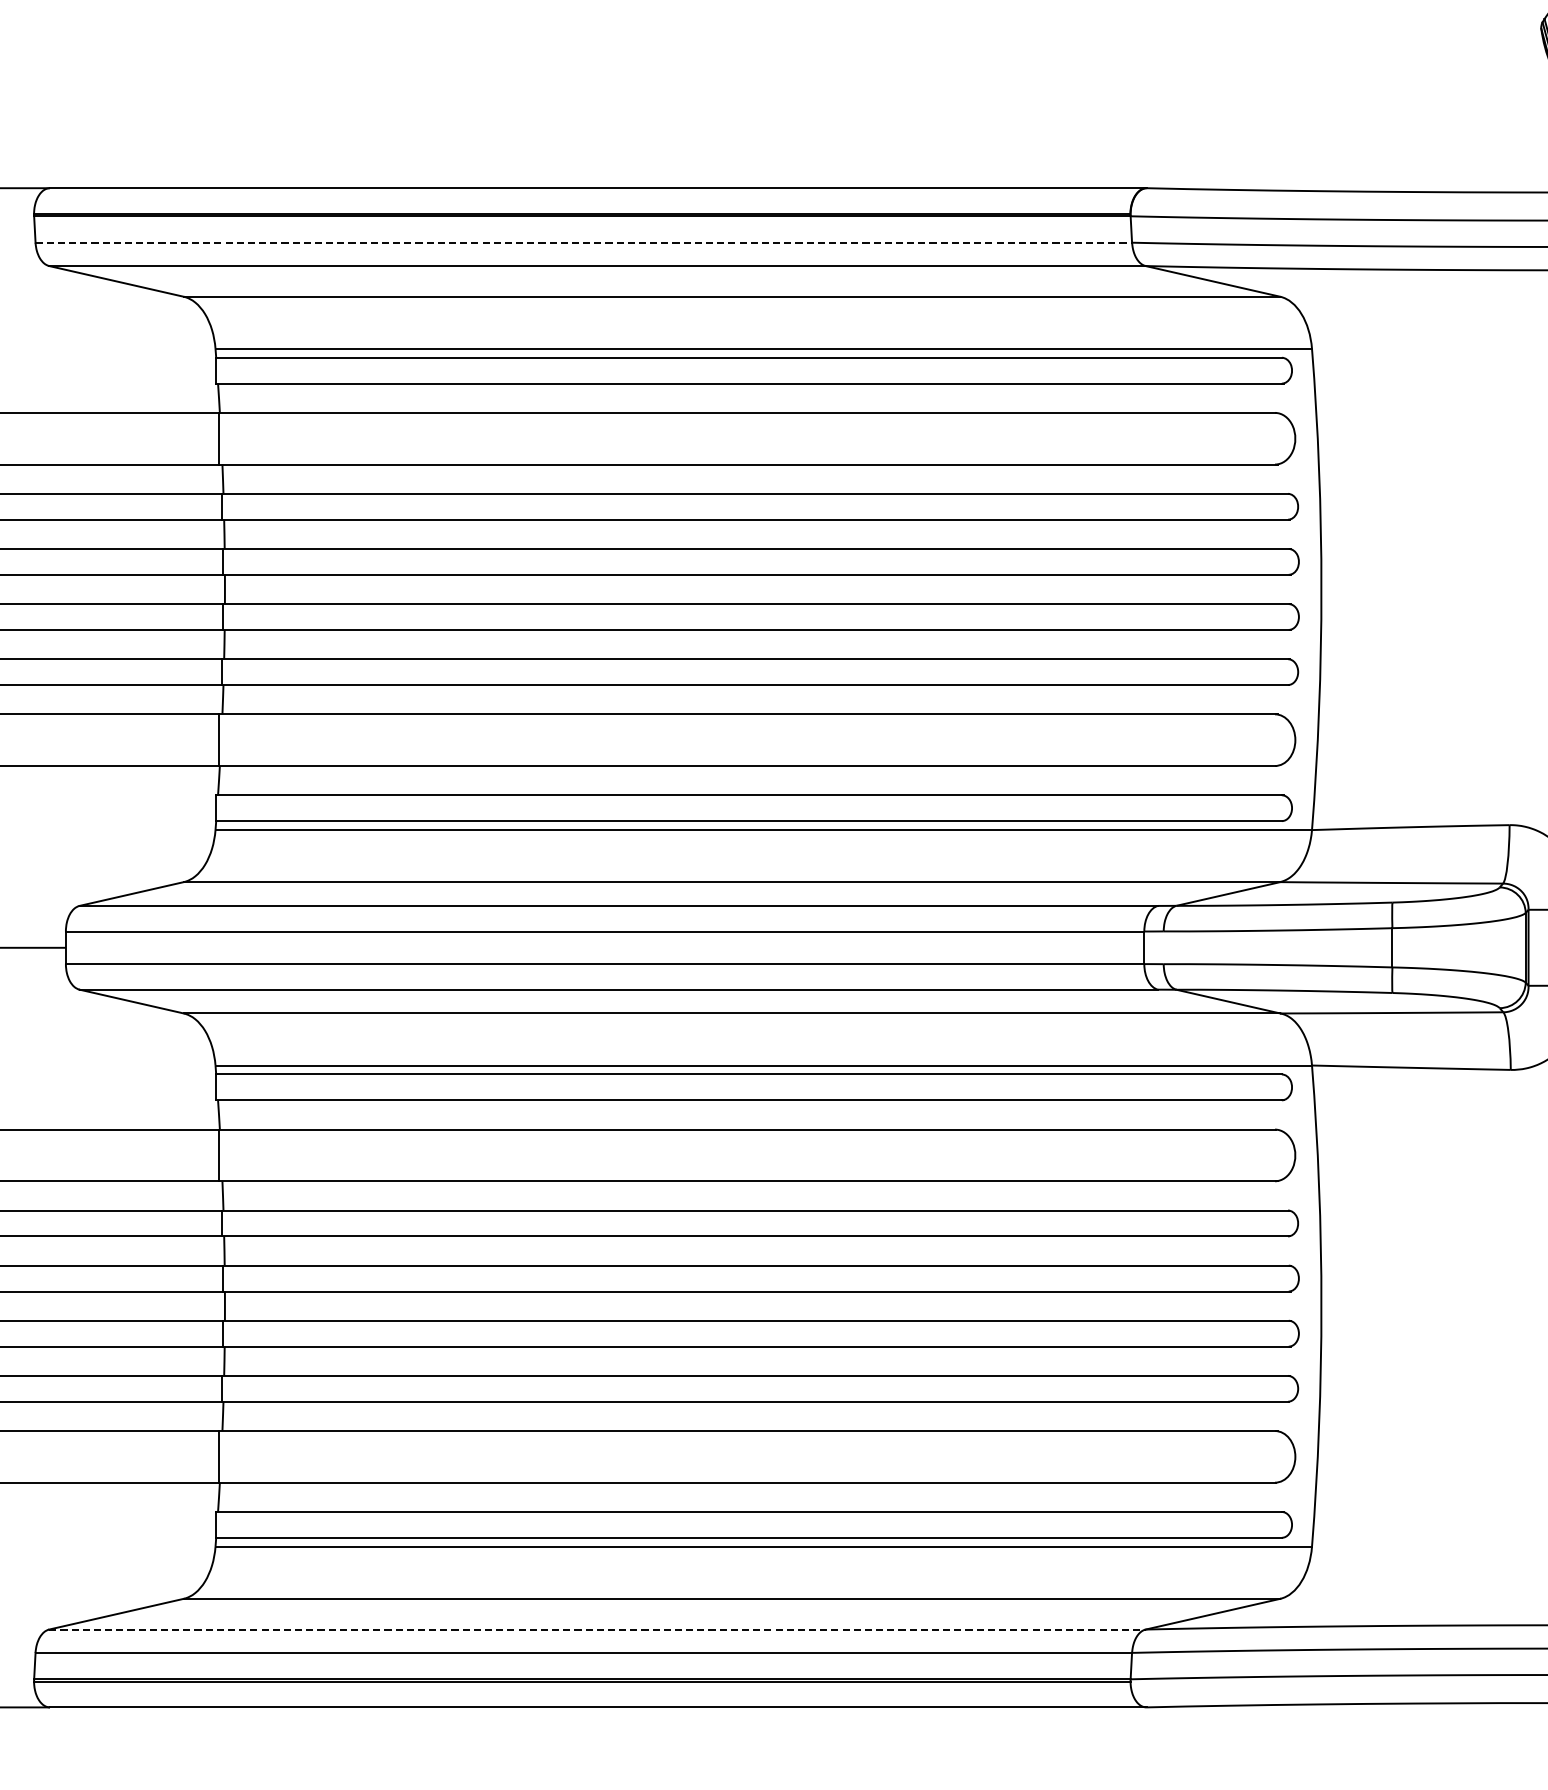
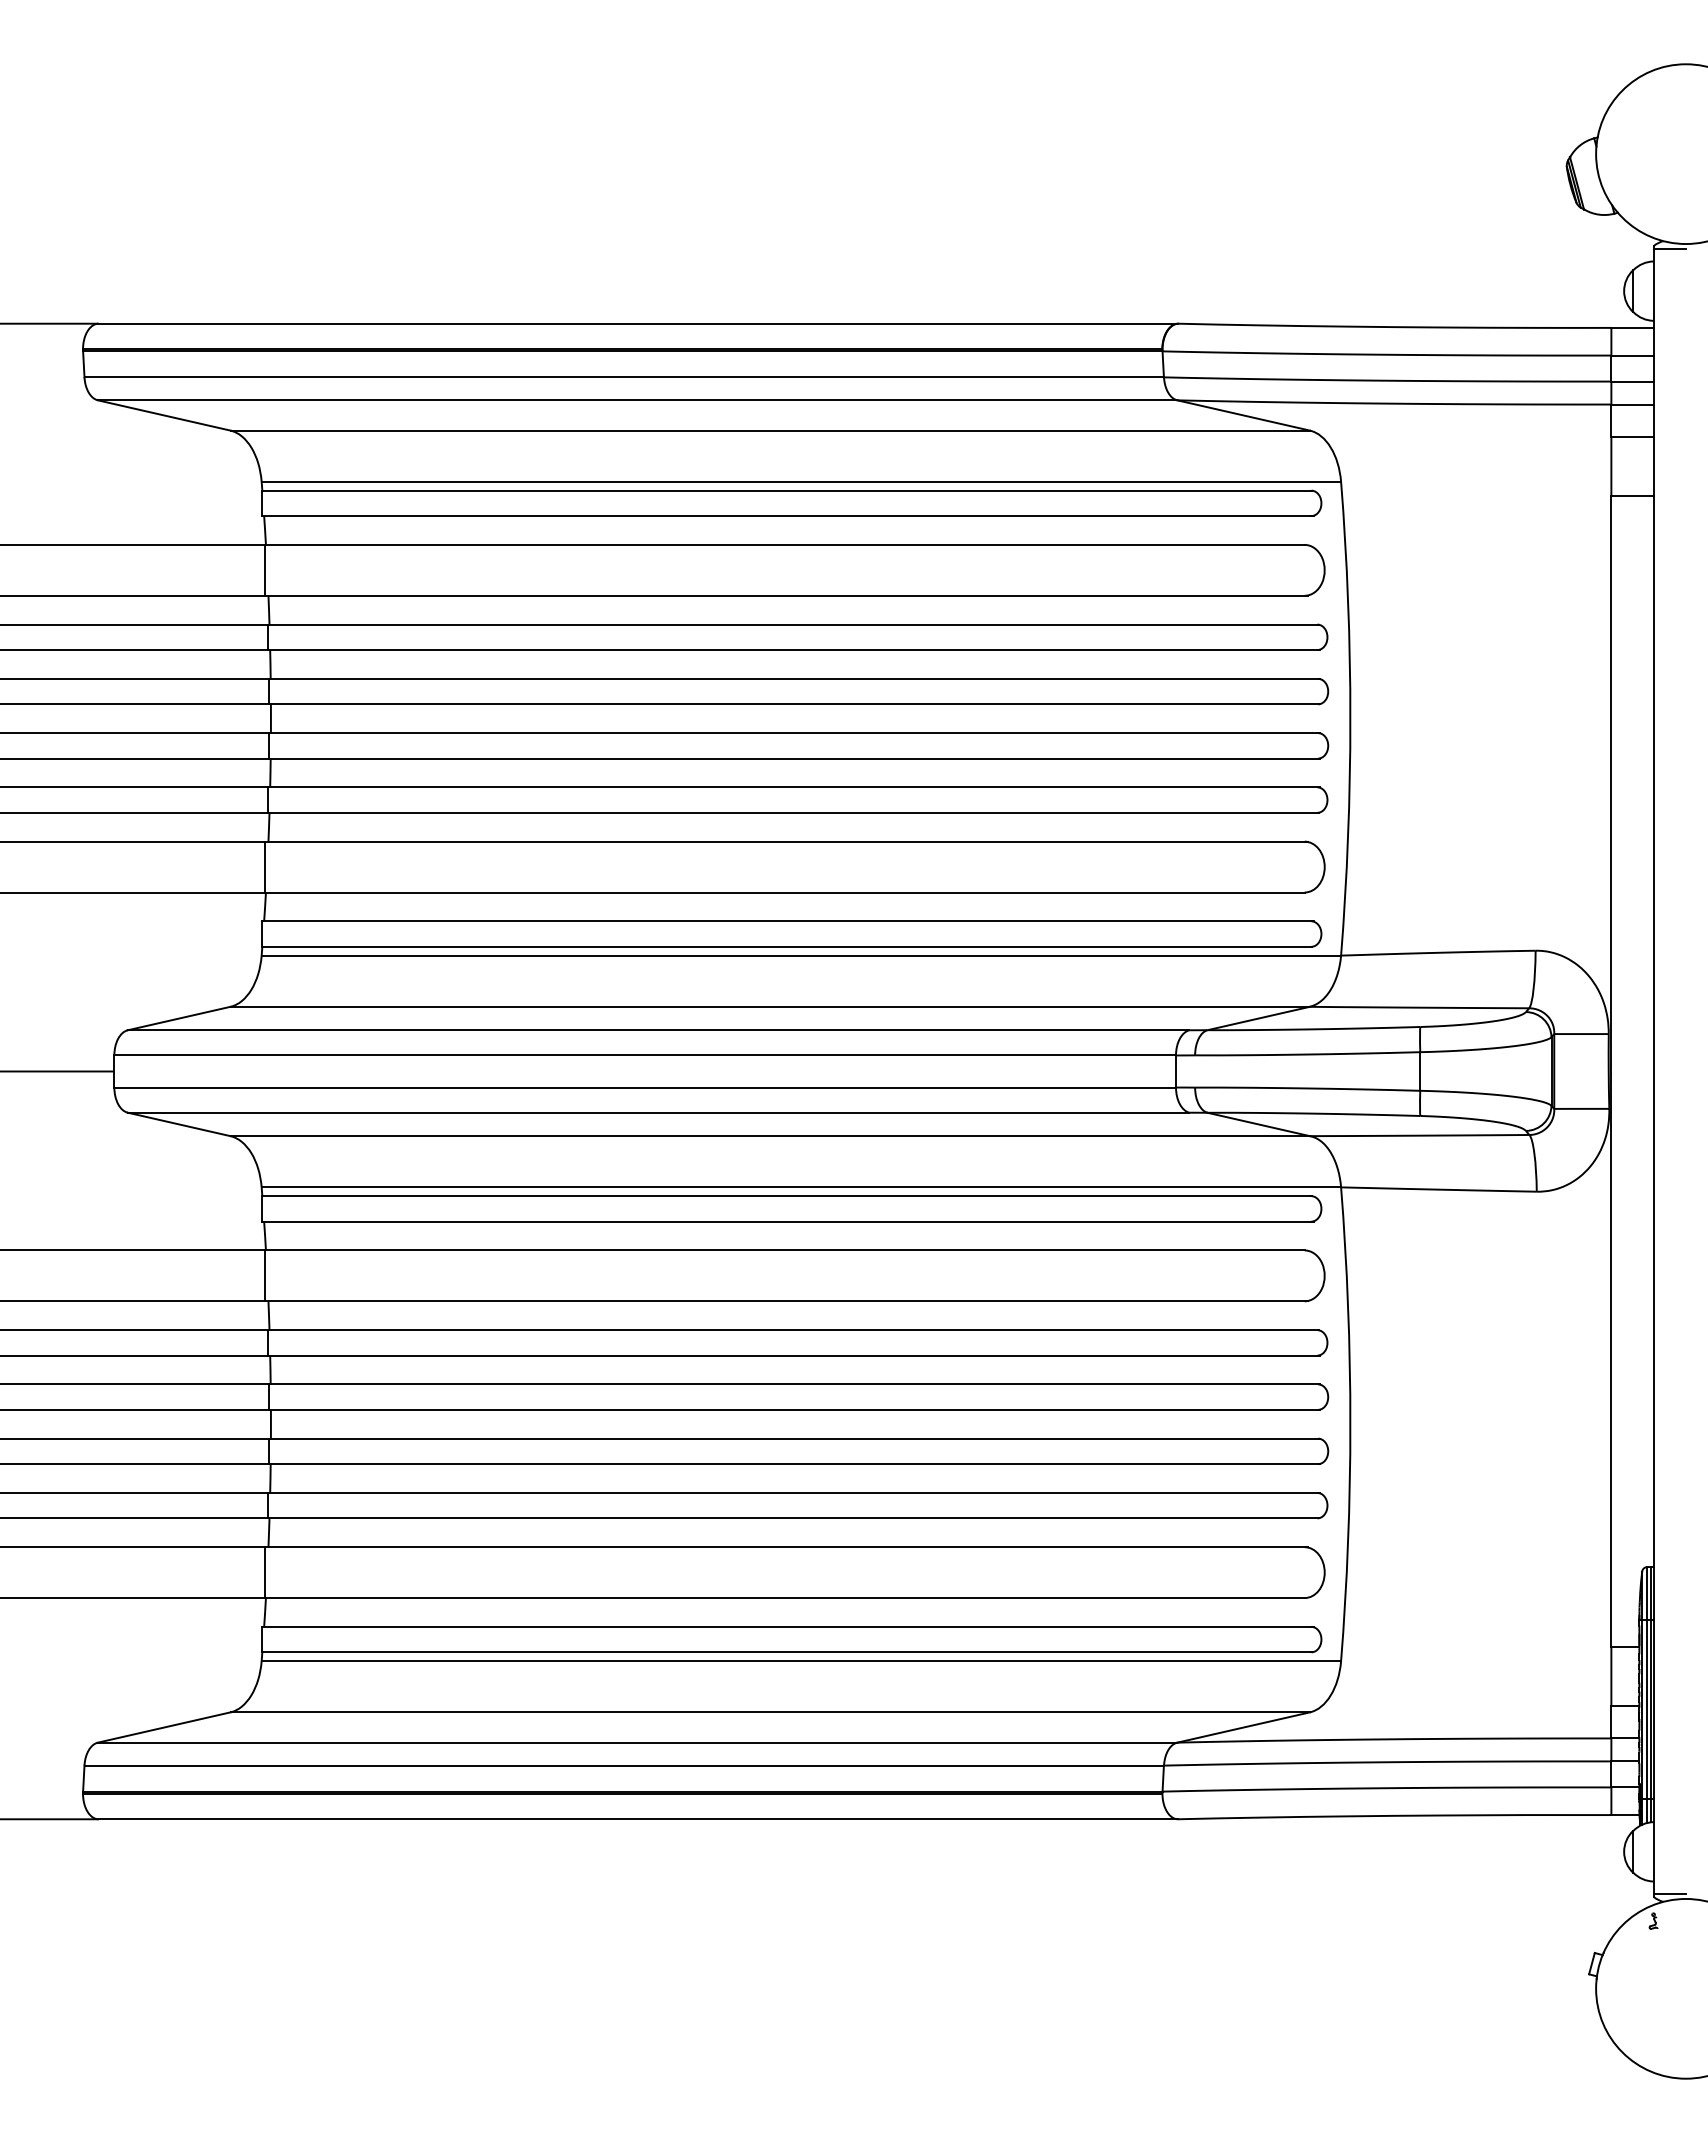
line: (584, 242) -> (624, 377), dashed -> solid
line: (597, 1629) -> (637, 1742), dashed -> solid

